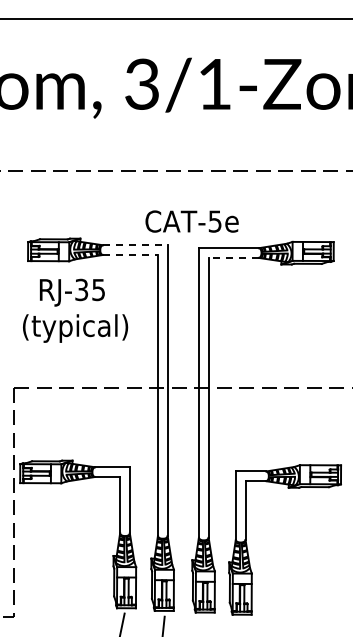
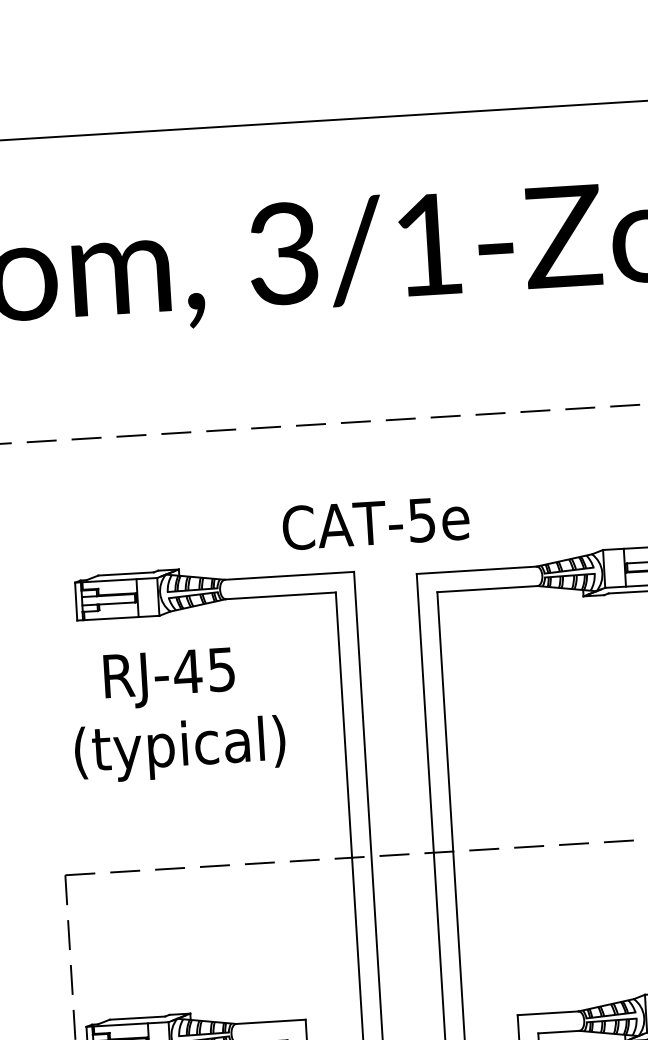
text: (191, 221) -> (374, 523), moved
line: (135, 245) -> (289, 576), dashed -> solid
line: (130, 254) -> (280, 594), dashed -> solid
line: (233, 257) -> (486, 588), dashed -> solid
text: (81, 289) -> (187, 670), RJ-35 -> RJ-45

